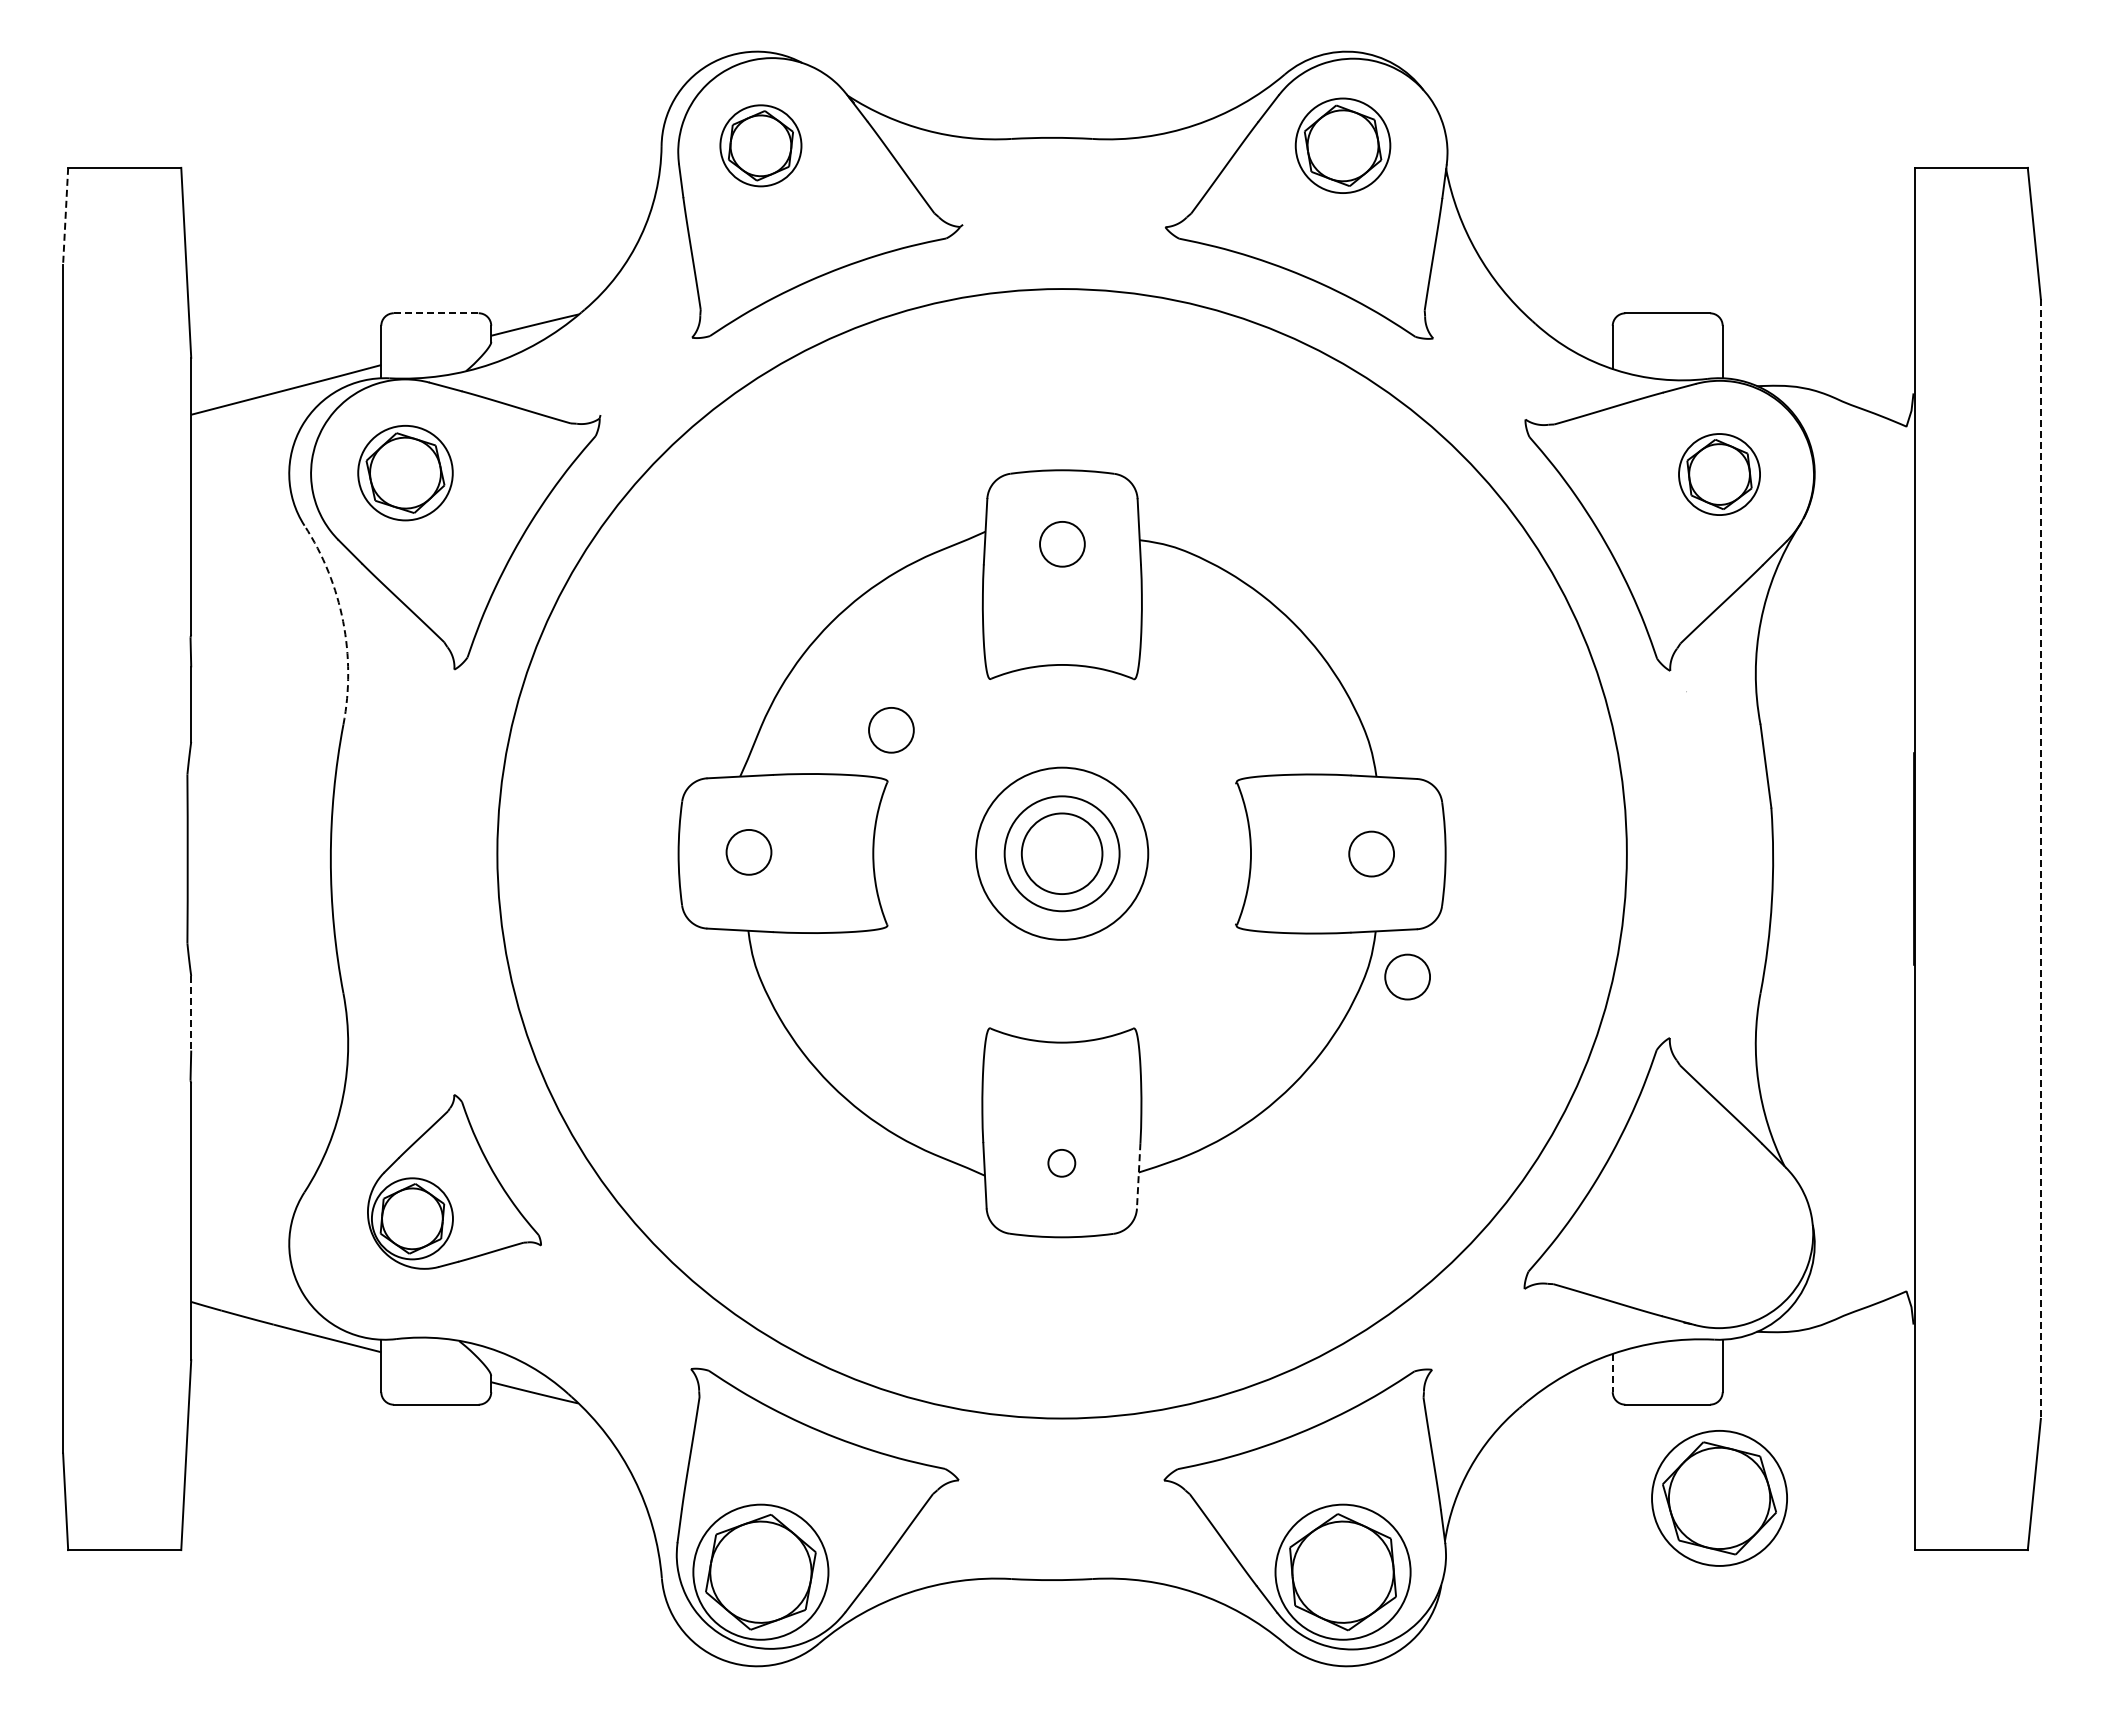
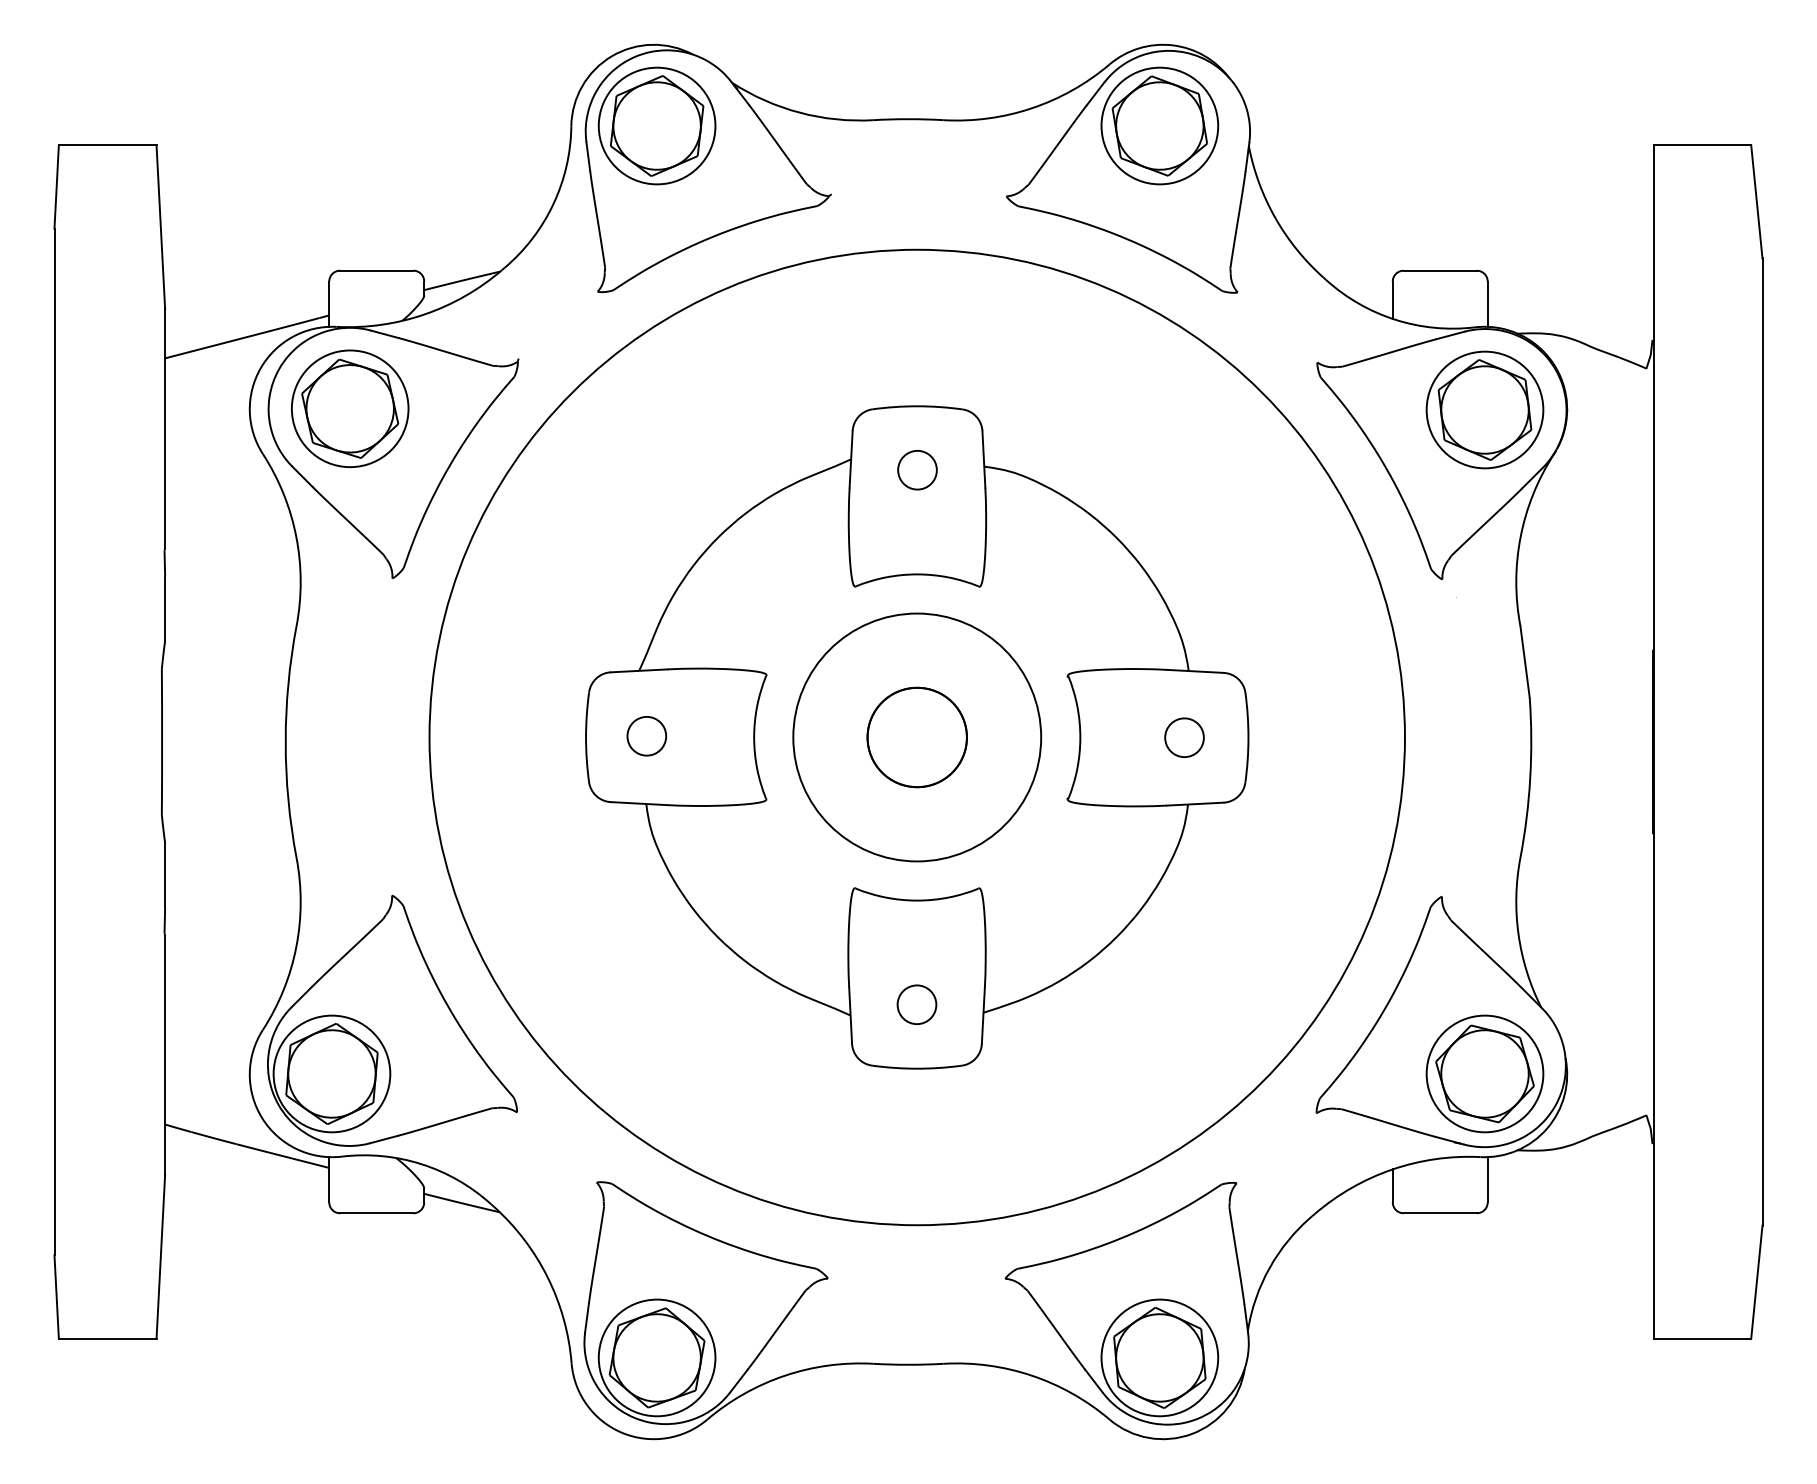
part: (760, 145) -> (656, 125), size x1.67
part: (1342, 145) -> (1159, 125), size x1.43
line: (65, 216) -> (56, 187), dashed -> solid
line: (436, 313) -> (376, 270), dashed -> solid
part: (405, 472) -> (350, 408), size x1.43
part: (1719, 474) -> (1484, 409), size x1.67
arc: (343, 621) -> (296, 536), dashed -> solid
circle: (891, 730) -> (769, 631), removed
circle: (1061, 853) -> (916, 737), size x1.43
circle: (1061, 853) -> (916, 737), size x1.67
line: (2040, 859) -> (1762, 742), dashed -> solid
circle: (1407, 976) -> (1215, 843), removed
line: (191, 1013) -> (165, 875), dashed -> solid
circle: (1061, 1162) -> (916, 1004), size x1.67
line: (1138, 1175) -> (983, 1015), dashed -> solid
part: (454, 1181) -> (392, 1020), size x1.67
line: (1612, 1373) -> (1392, 1186), dashed -> solid
part: (1719, 1498) -> (1484, 1074), moved

